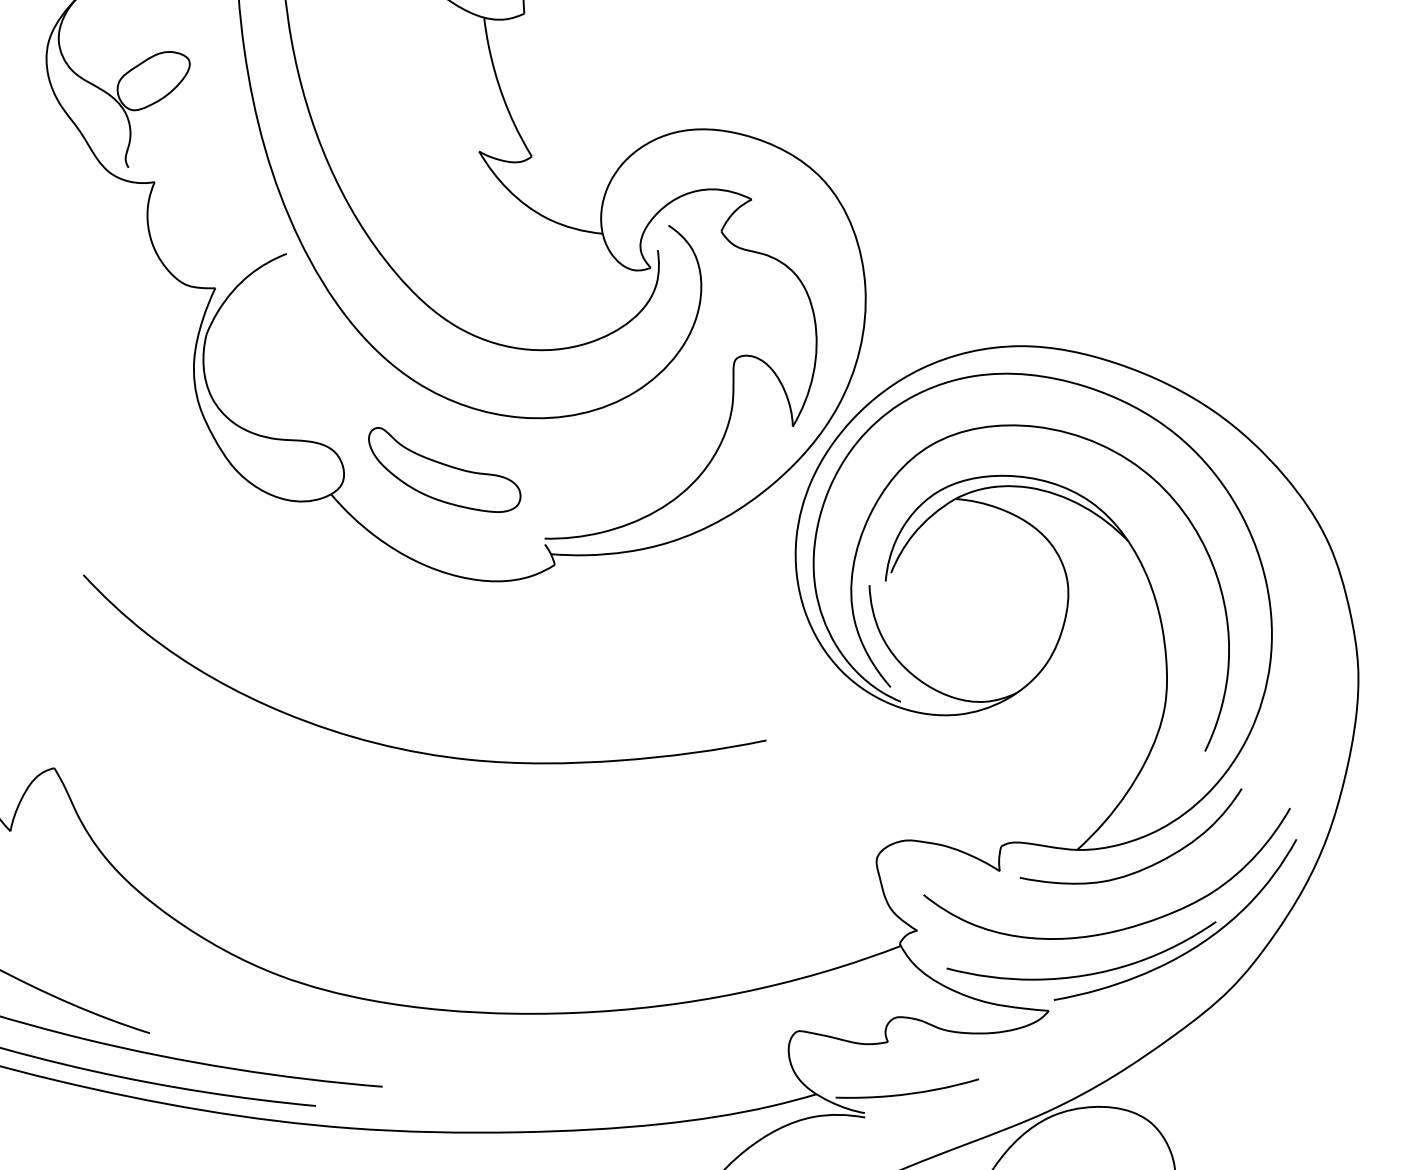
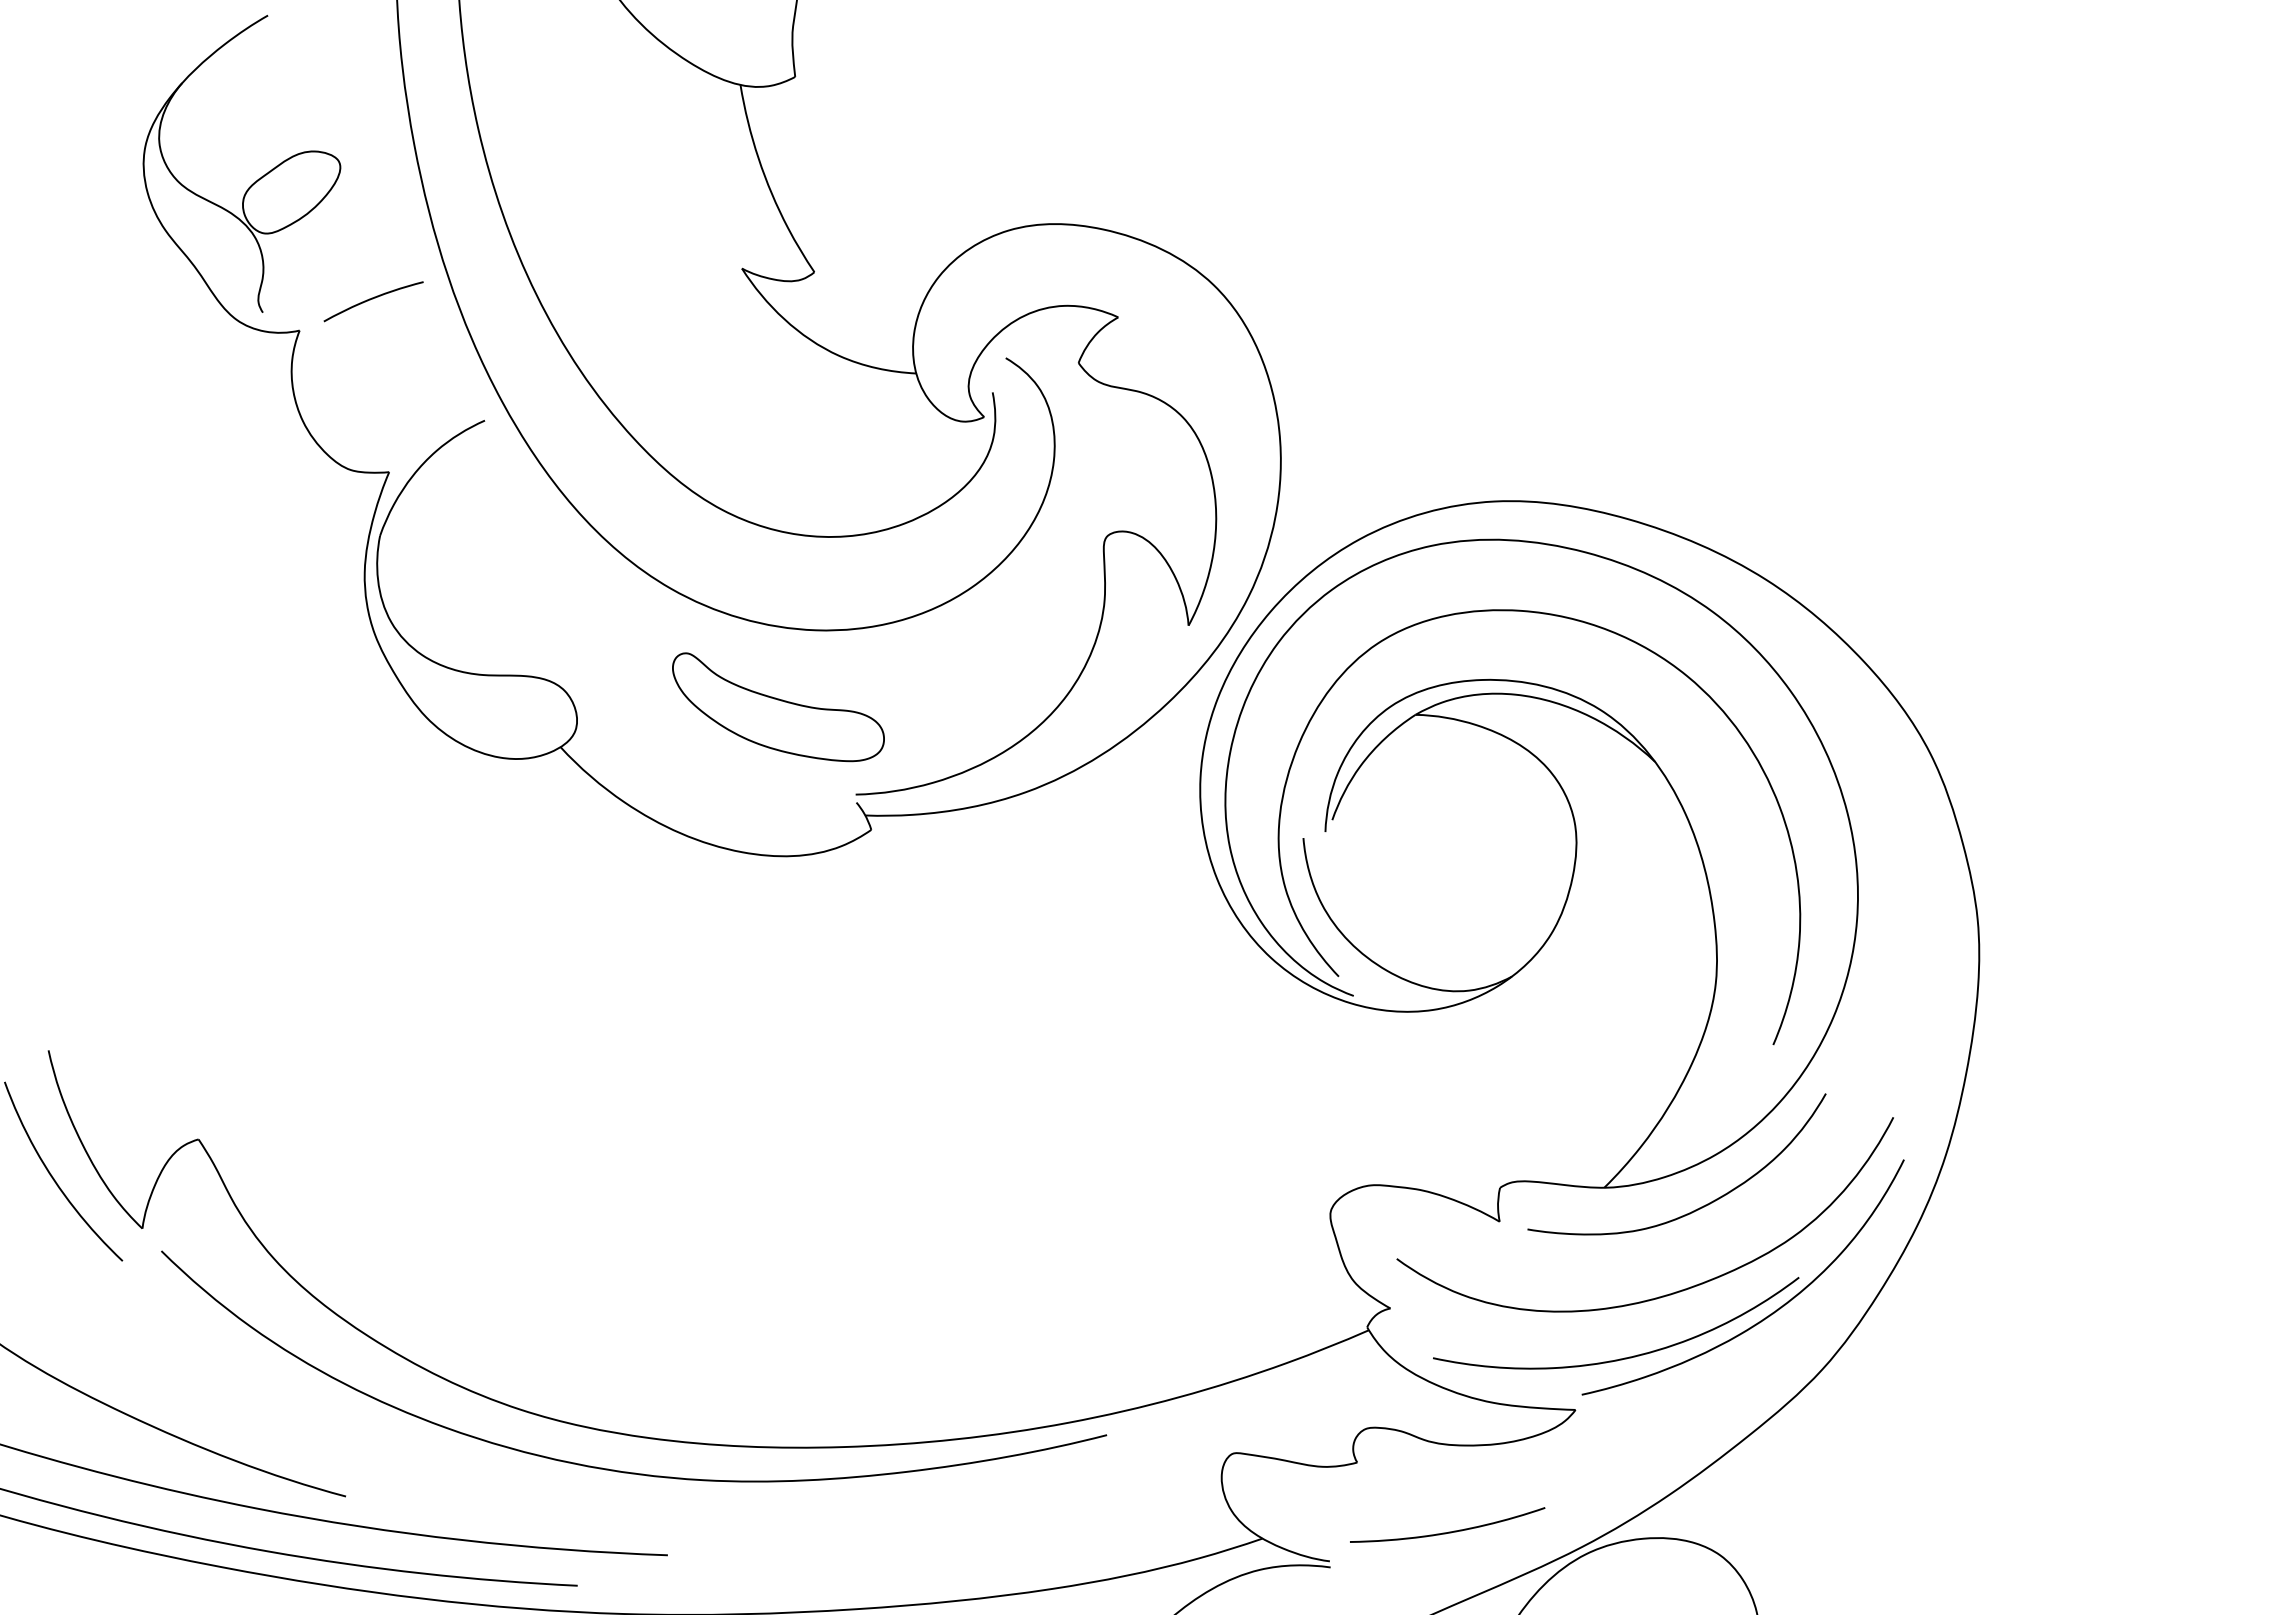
curve: (209, 161) -> (373, 299), added
part: (444, 470) -> (778, 707), moved
curve: (406, 749) -> (614, 1469), moved
curve: (907, 1093) -> (1448, 1531), moved

